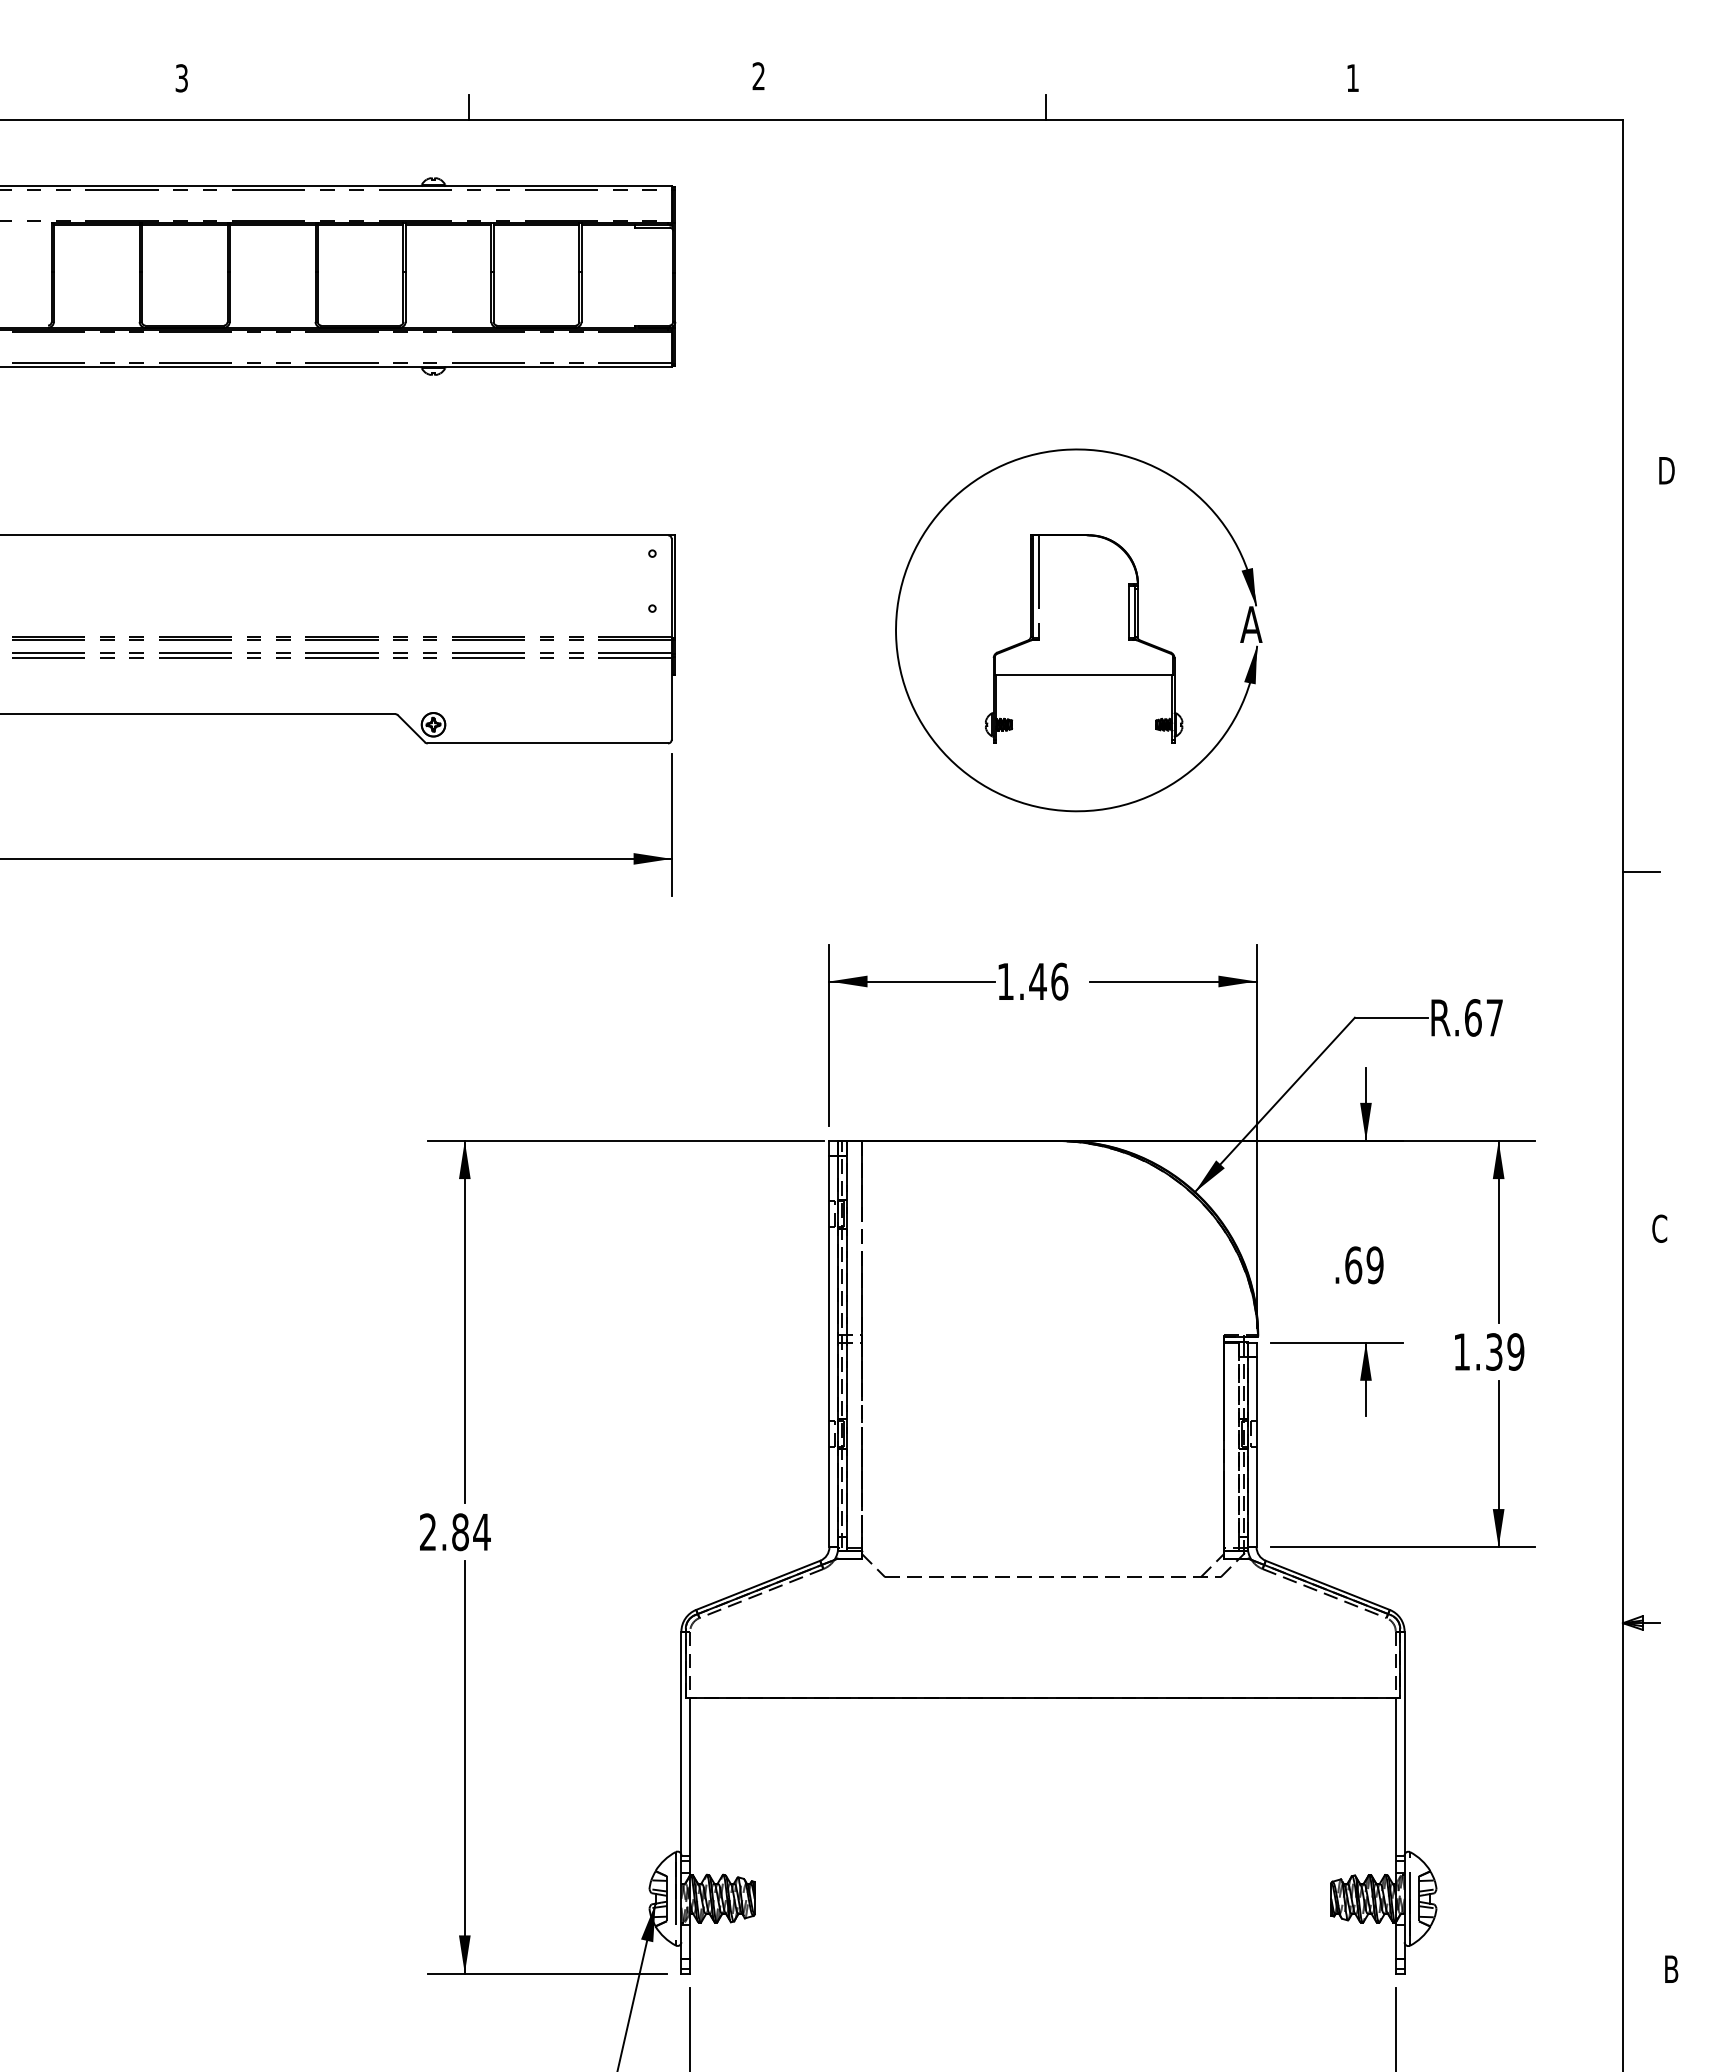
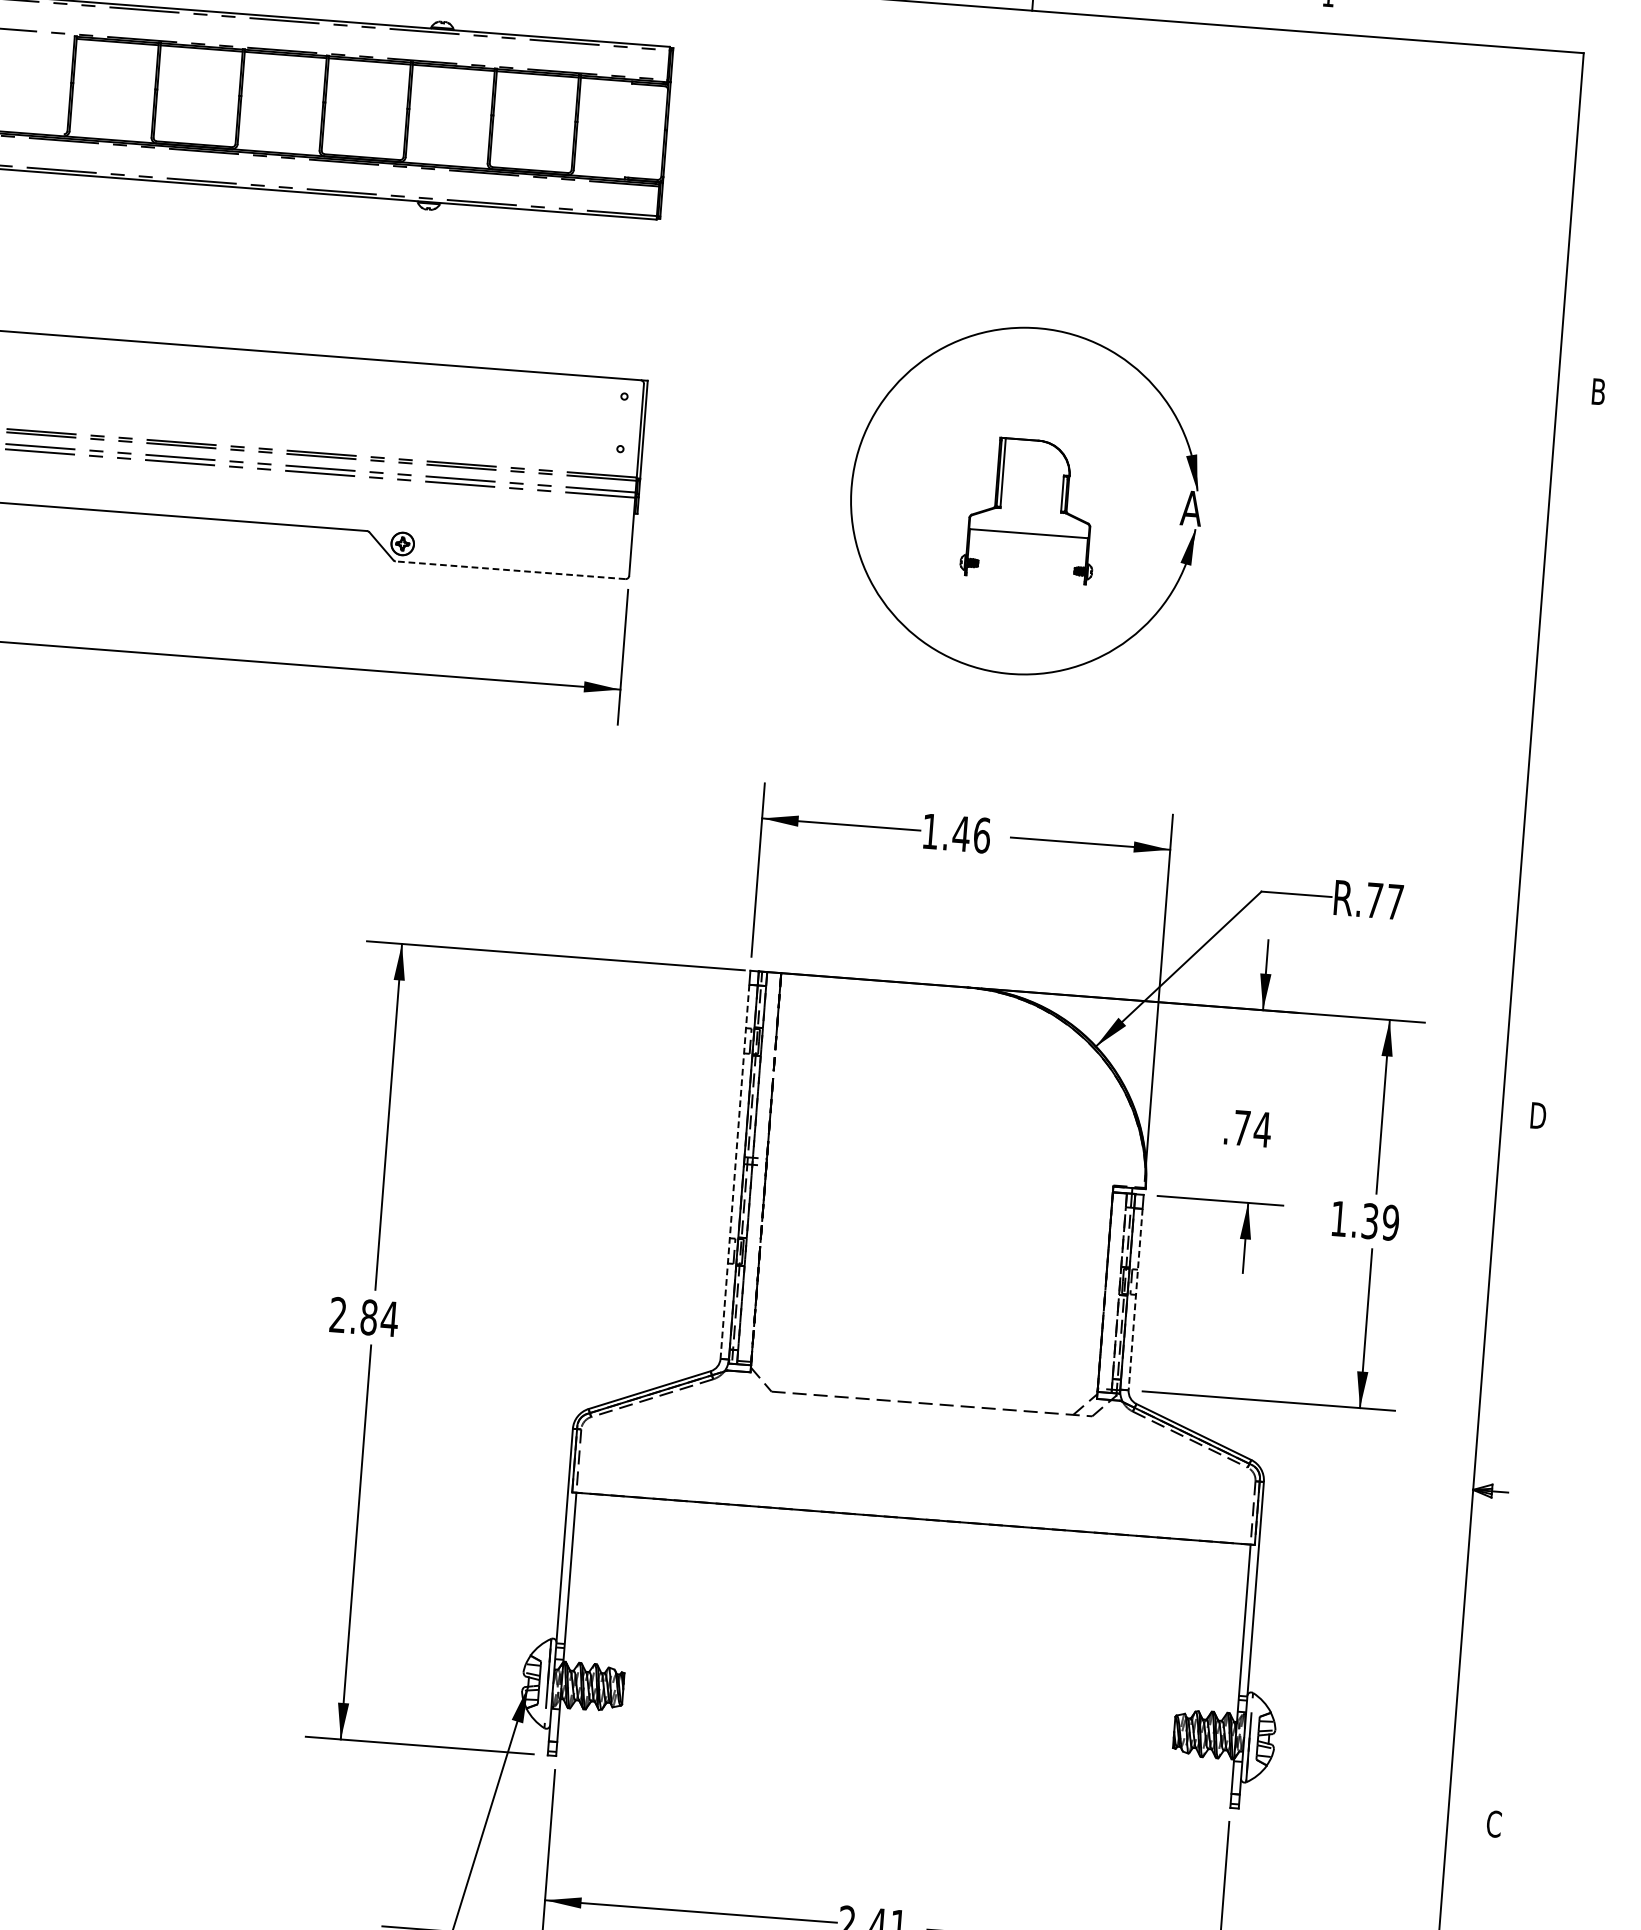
text: (1667, 470) -> (1600, 391), D -> B
part: (1084, 638) -> (1031, 509), size x0.7
line: (547, 743) -> (510, 570), solid -> dashed
line: (1640, 872) -> (1545, 773), removed
text: (1473, 1017) -> (1374, 900), R.67 -> R.77
text: (1660, 1228) -> (1538, 1115), C -> D
text: (1364, 1265) -> (1252, 1129), .69 -> .74
line: (829, 1351) -> (735, 1171), solid -> dashed
line: (1256, 1452) -> (1135, 1299), solid -> dashed
text: (1671, 1969) -> (1494, 1824), B -> C

